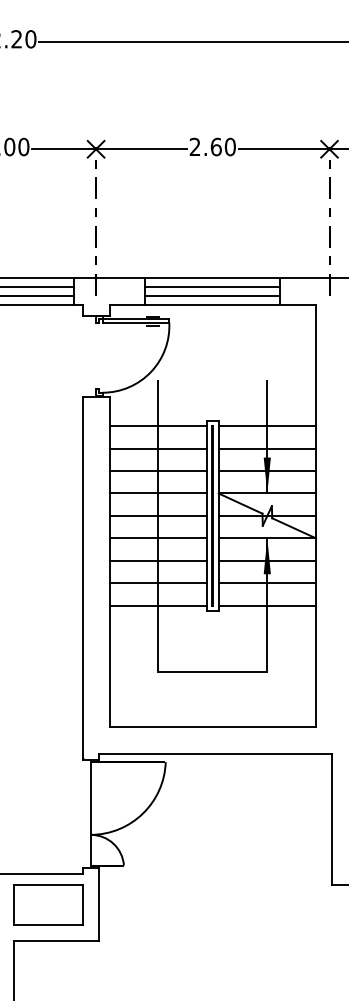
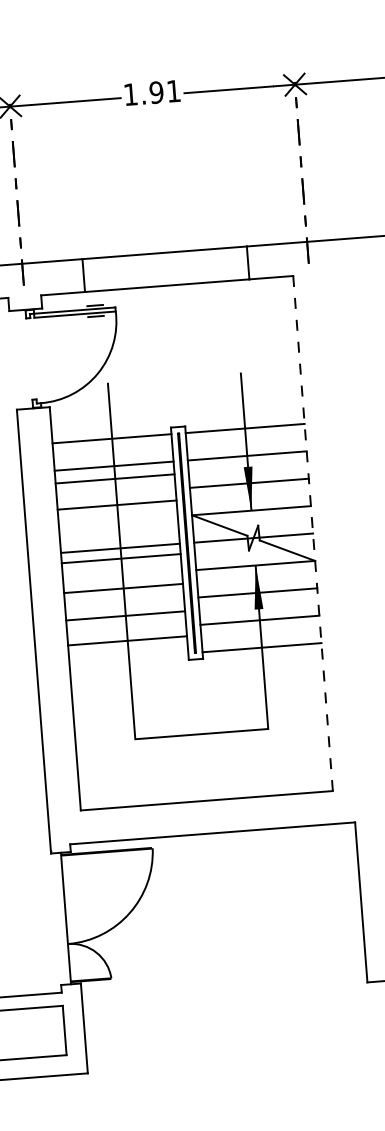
text: (212, 146) -> (151, 92), 2.60 -> 1.91
line: (212, 287) -> (165, 264), removed
line: (212, 295) -> (165, 274), removed
line: (157, 471) -> (114, 479), moved
line: (157, 493) -> (116, 505), moved
line: (316, 515) -> (313, 532), solid -> dashed
line: (157, 538) -> (120, 558), moved
line: (157, 560) -> (122, 588), moved
line: (157, 583) -> (124, 616), moved
line: (157, 605) -> (126, 640), moved

